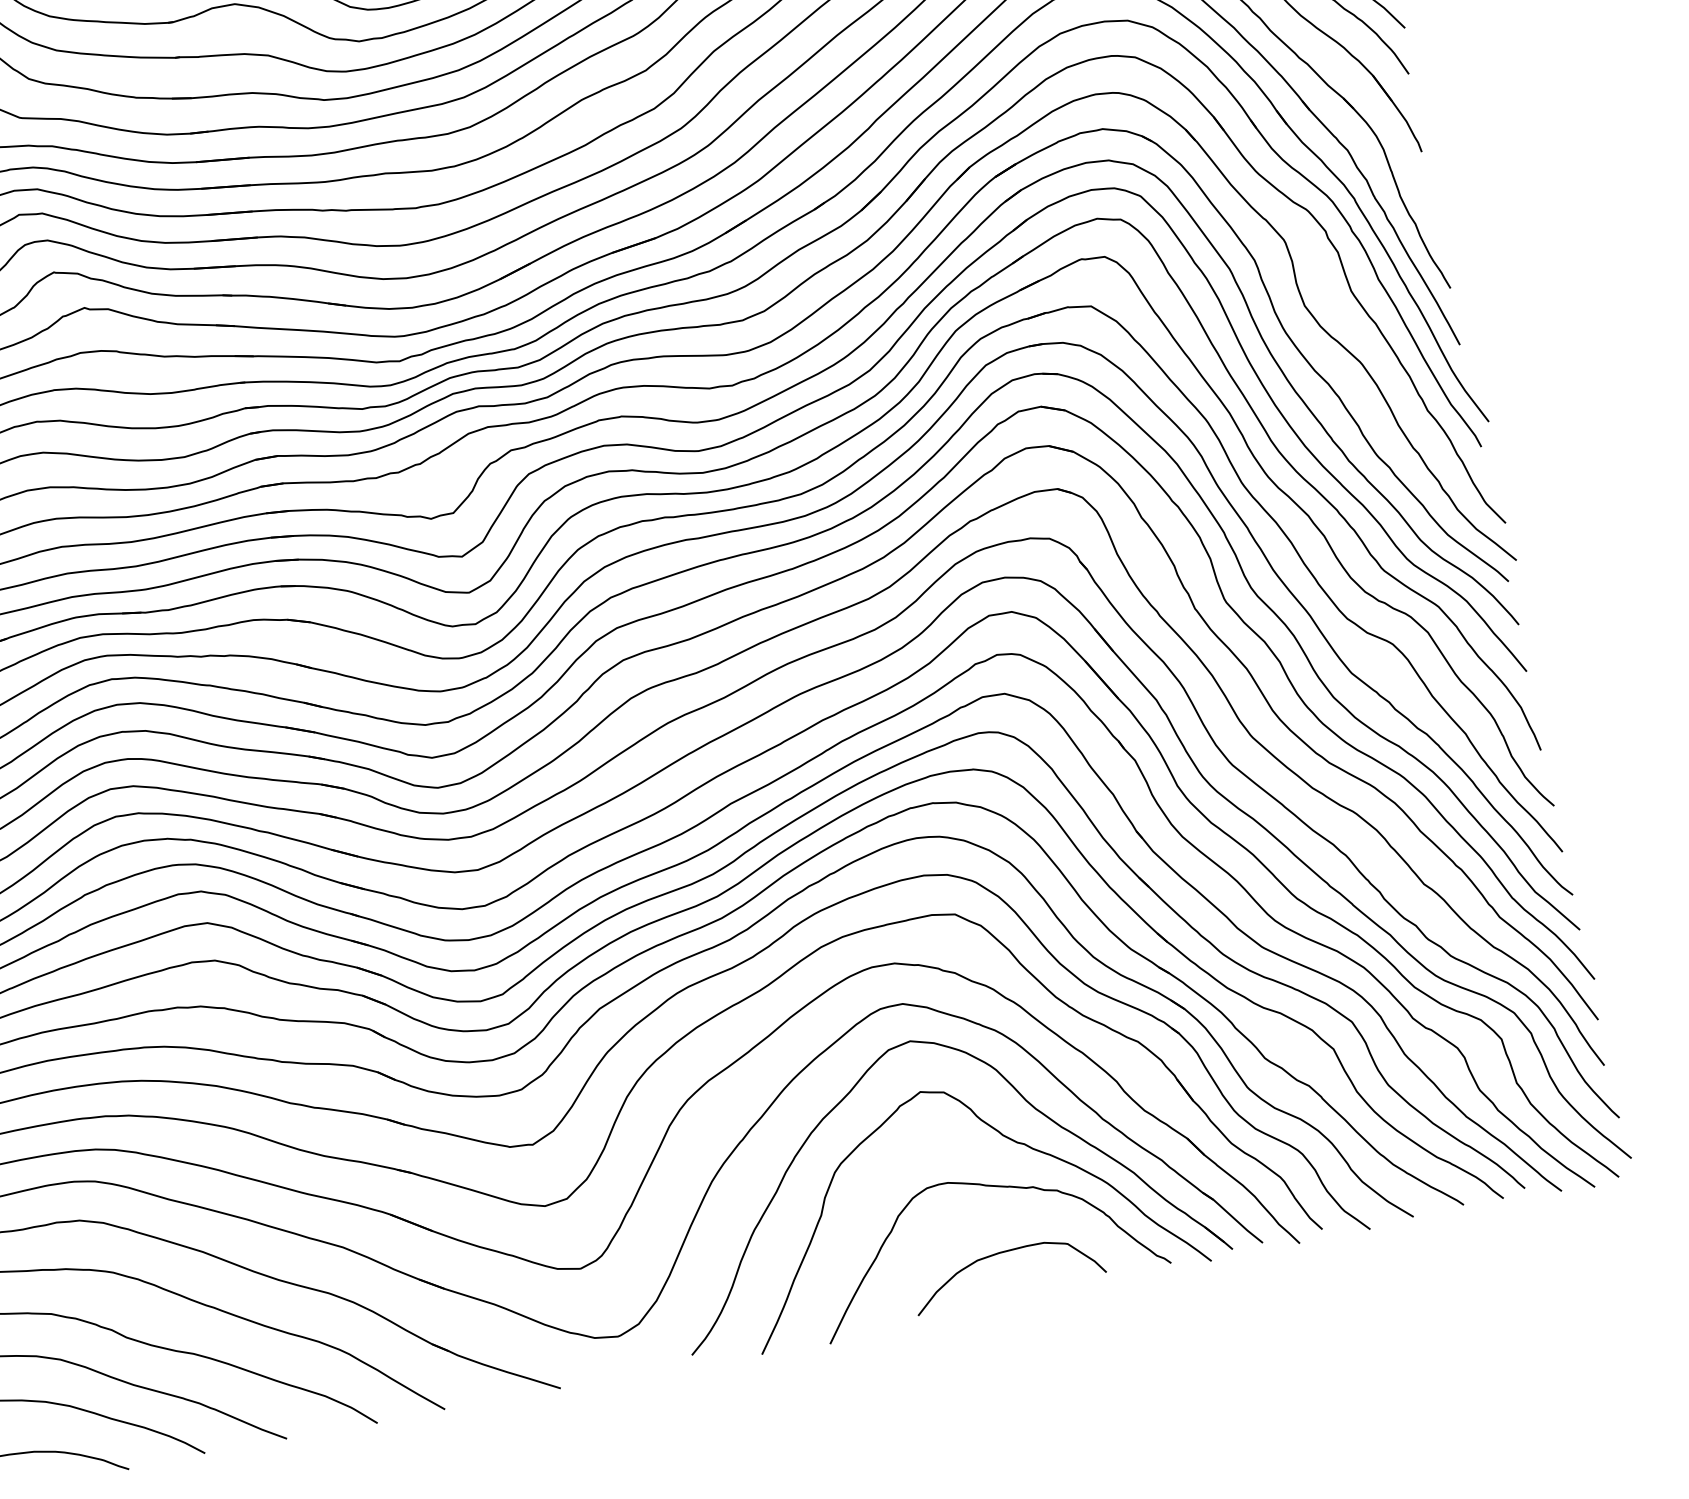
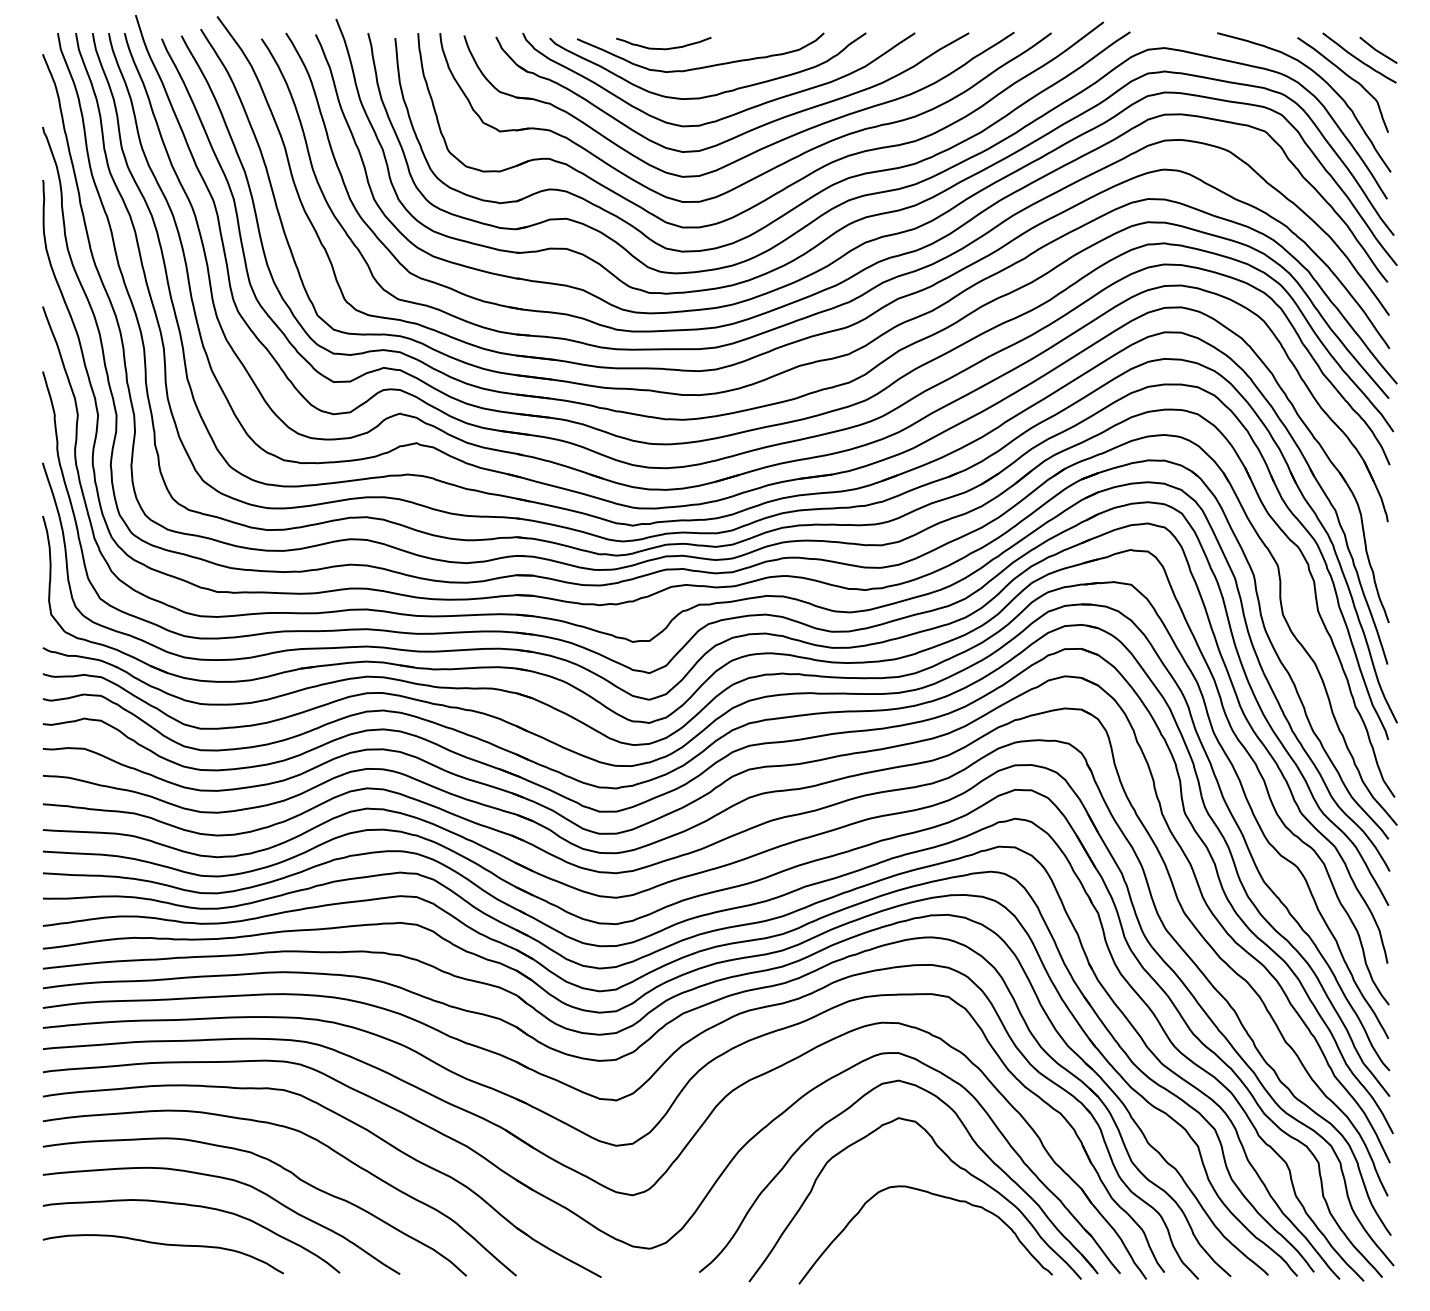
curve: (1004, 1253) -> (935, 1244), removed

